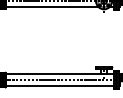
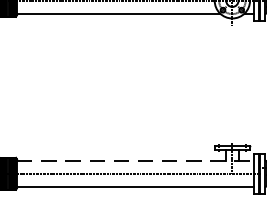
line: (59, 74) -> (134, 161), solid -> dashed

